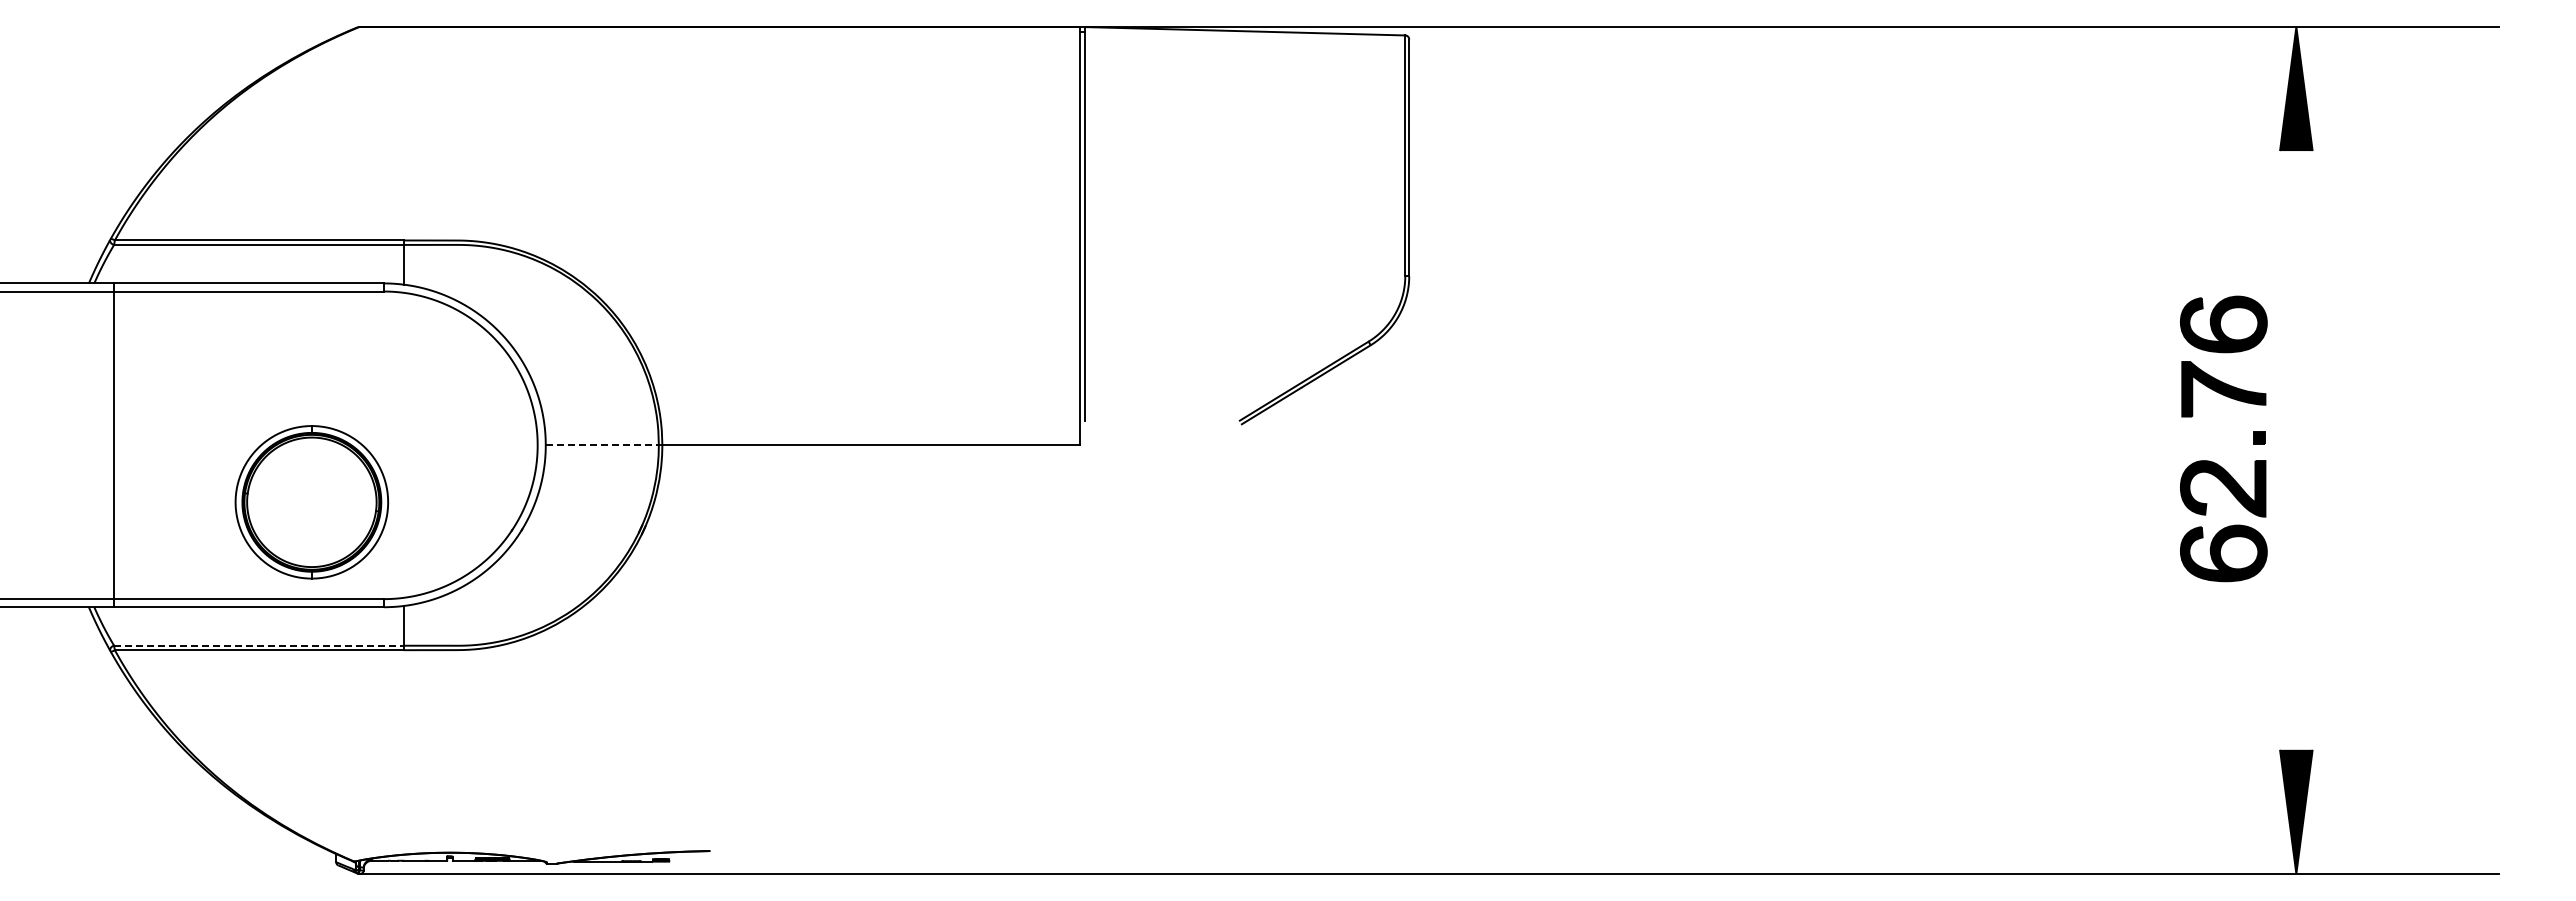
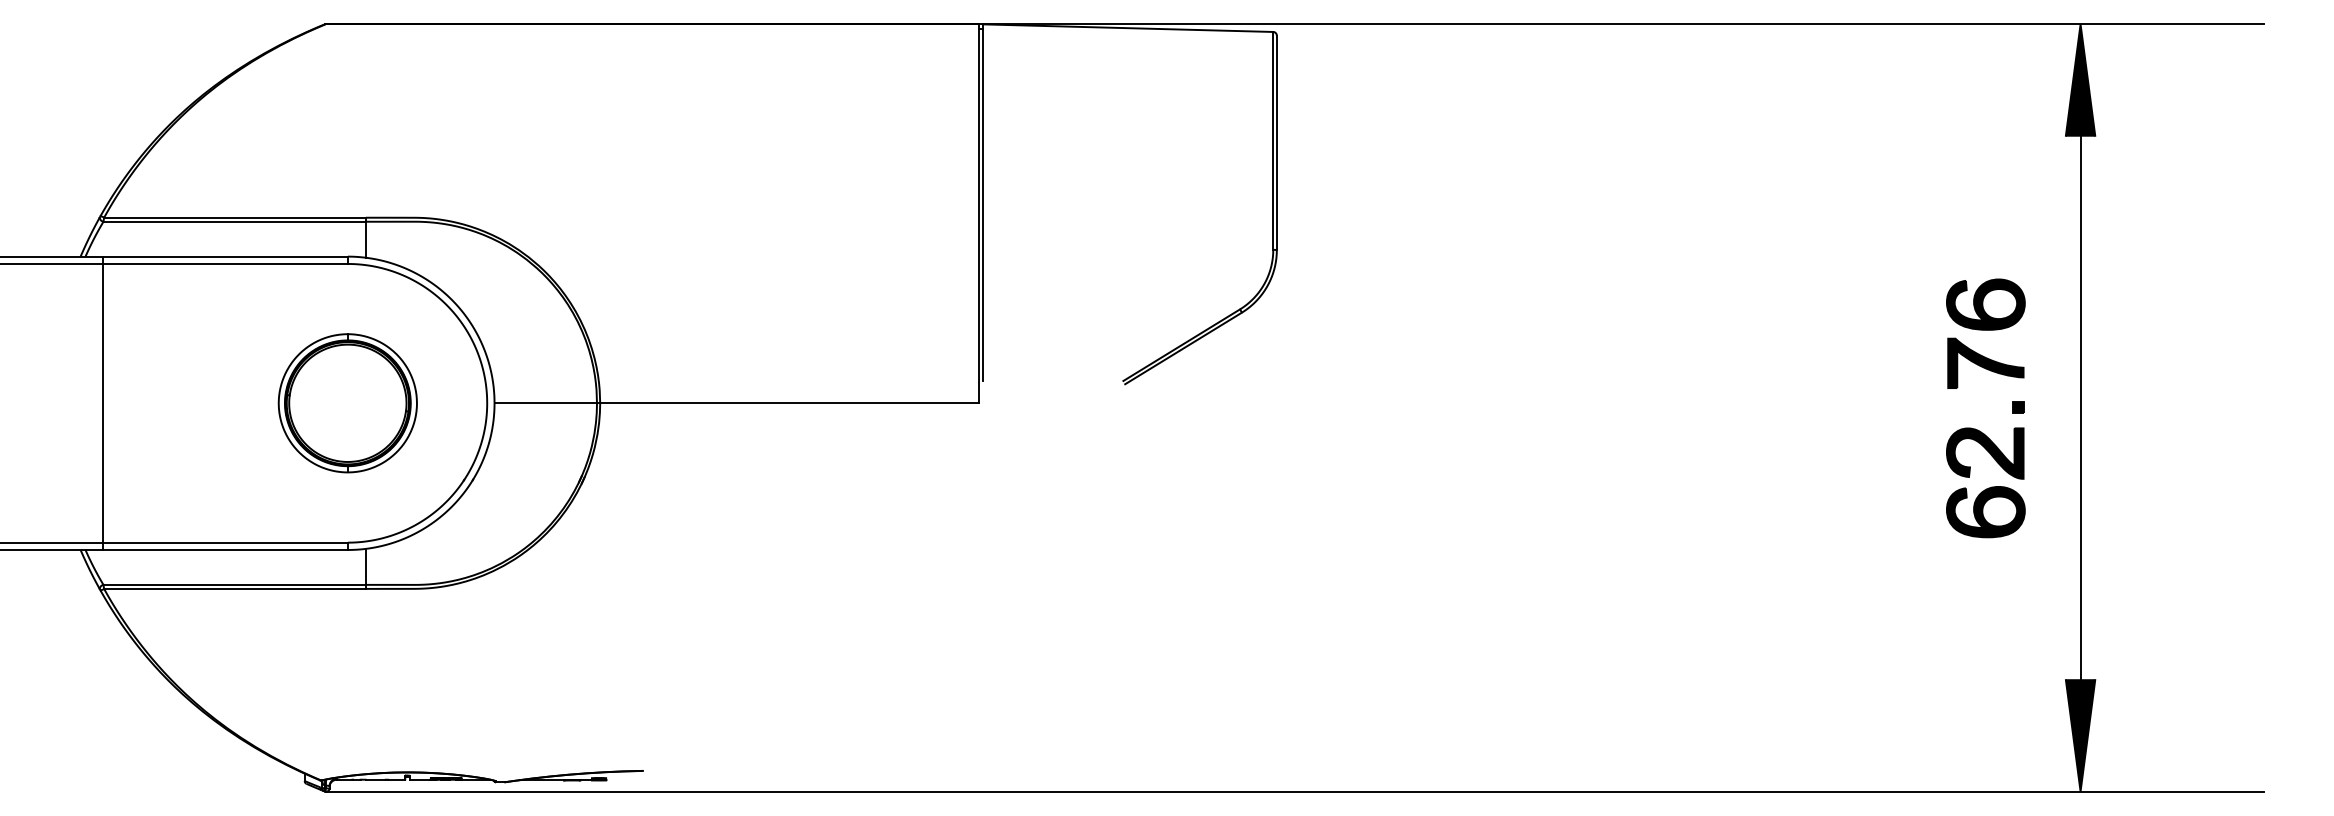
line: (602, 445) -> (545, 403), dashed -> solid
line: (2296, 450) -> (2080, 408), added
part: (2213, 461) -> (1976, 428), moved
part: (311, 502) -> (347, 403), moved
line: (258, 645) -> (234, 584), dashed -> solid

